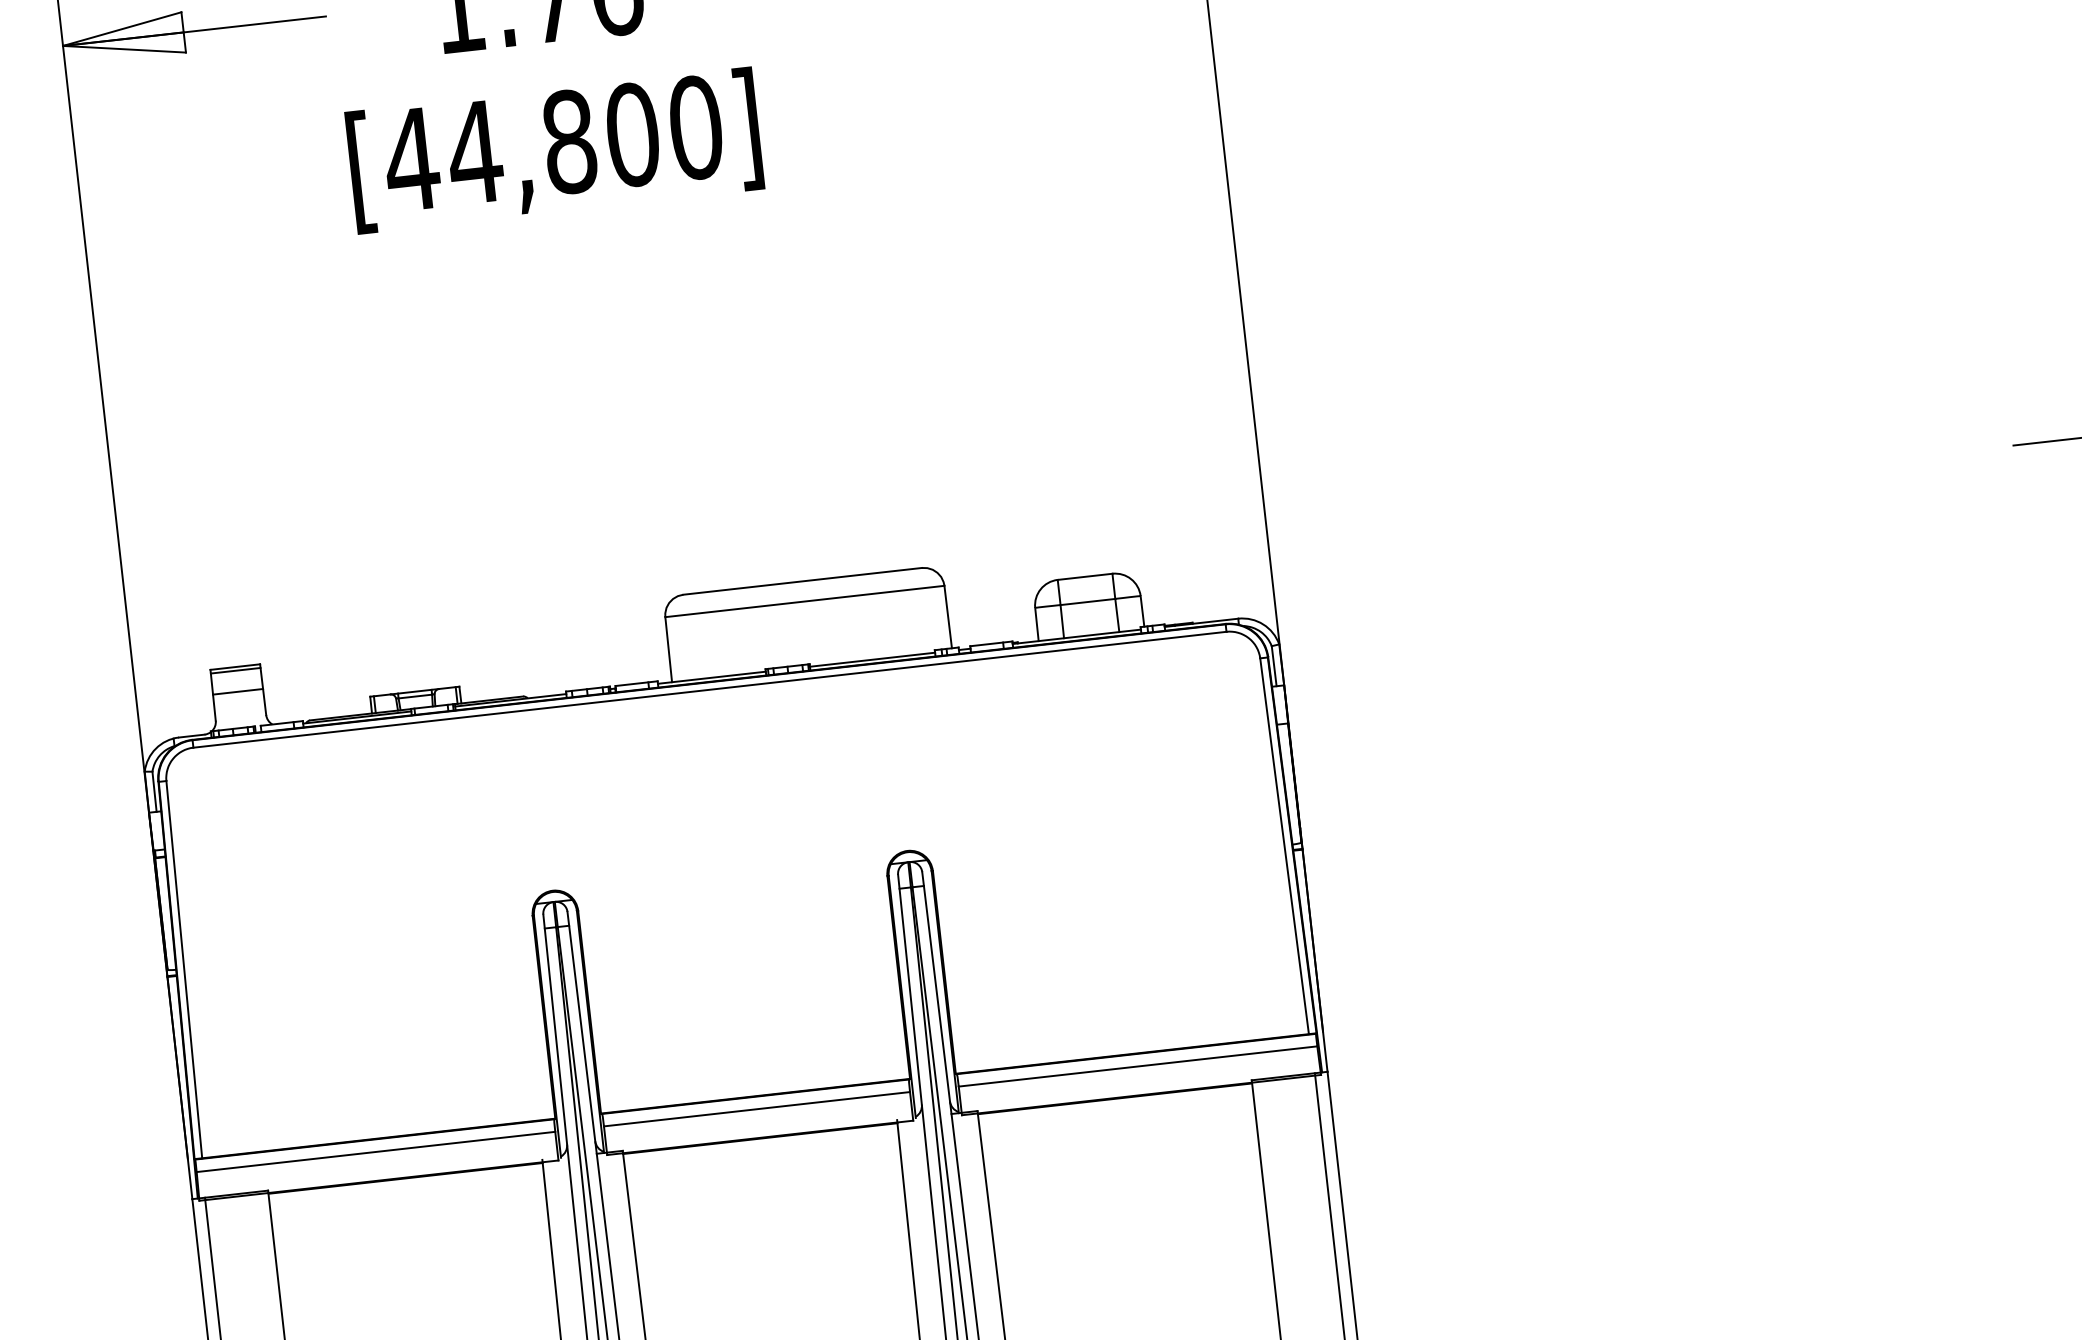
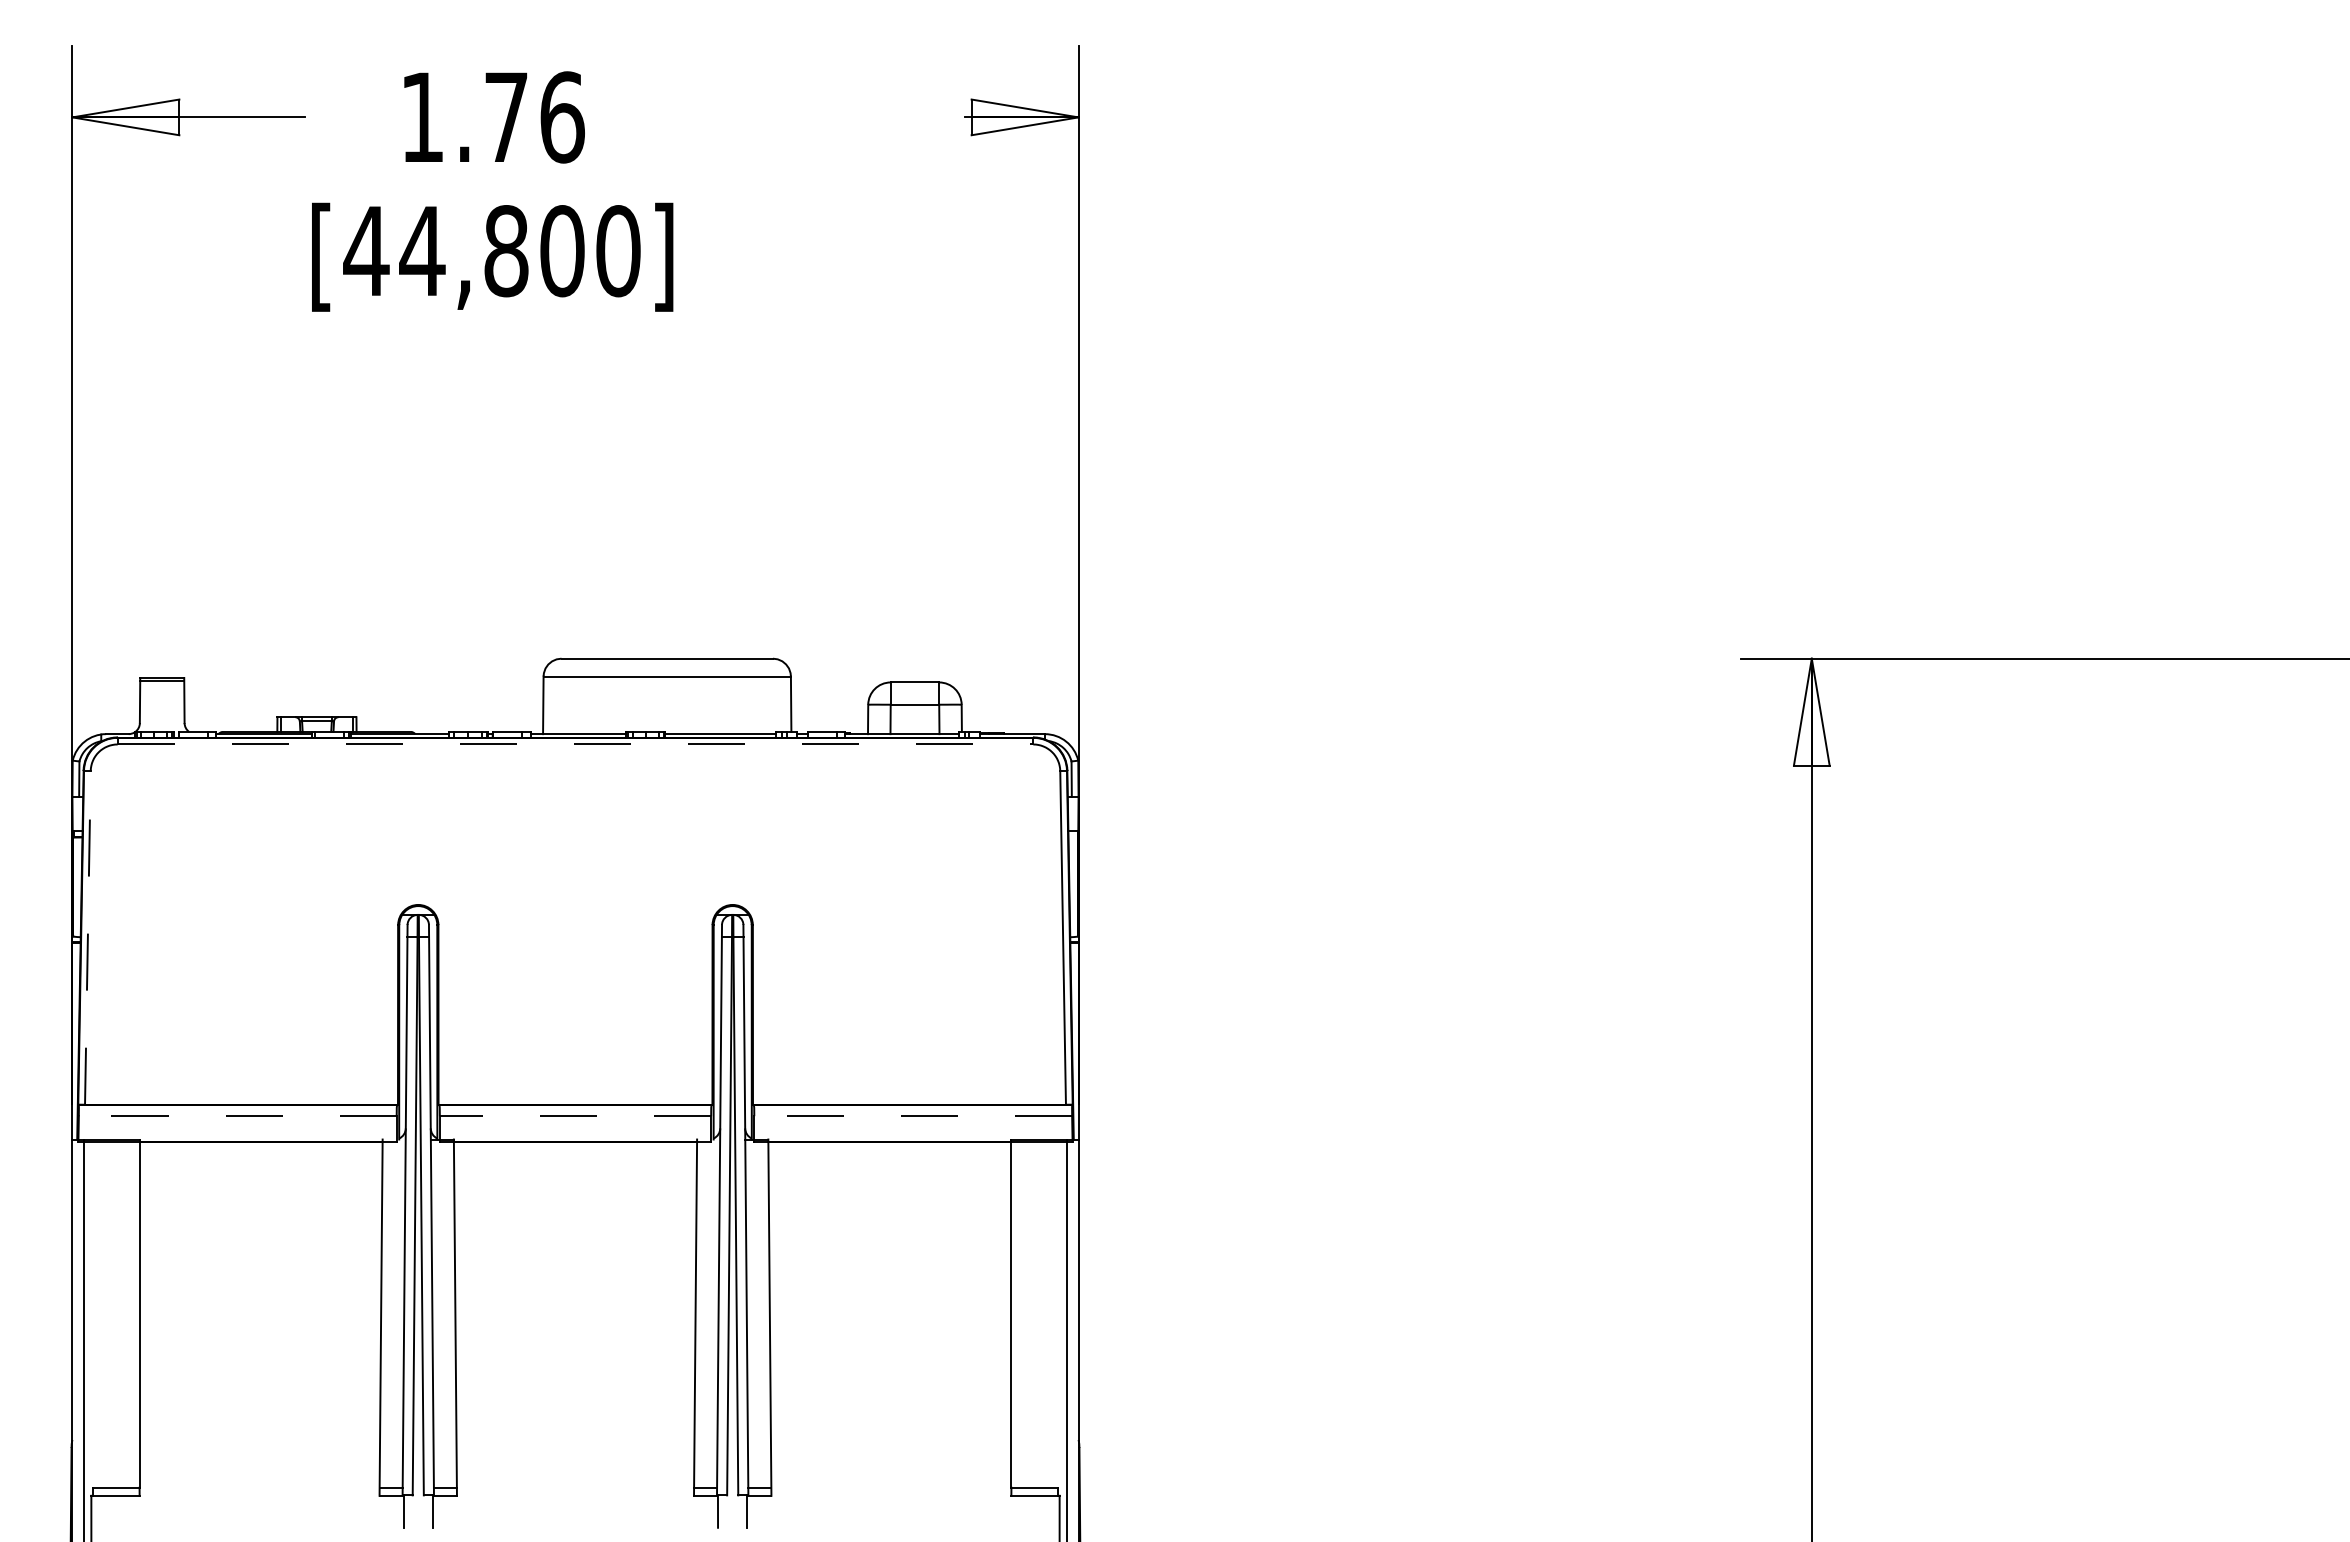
line: (709, 689) -> (575, 744), solid -> dashed
line: (238, 691) -> (162, 699), removed
line: (183, 969) -> (87, 937), solid -> dashed
line: (1138, 1066) -> (913, 1116), solid -> dashed
line: (757, 1109) -> (575, 1116), solid -> dashed
line: (375, 1152) -> (237, 1116), solid -> dashed

